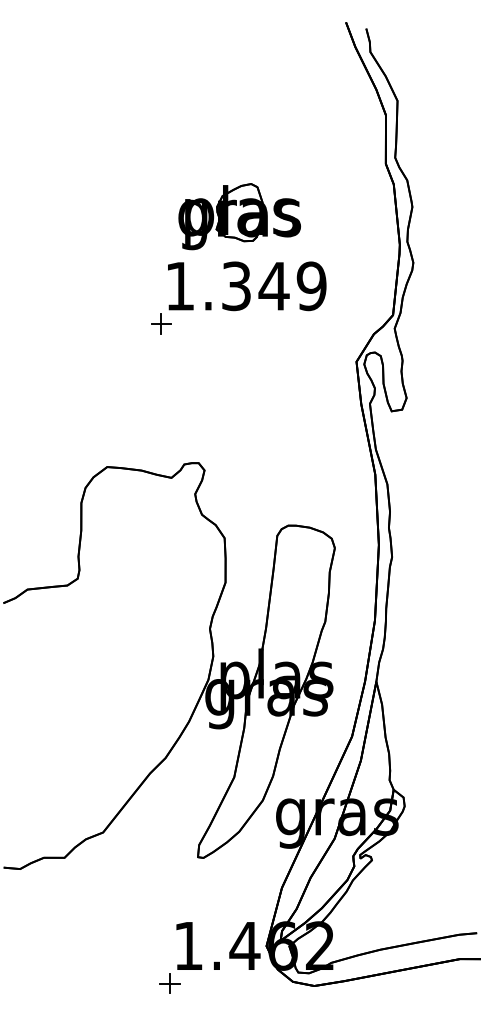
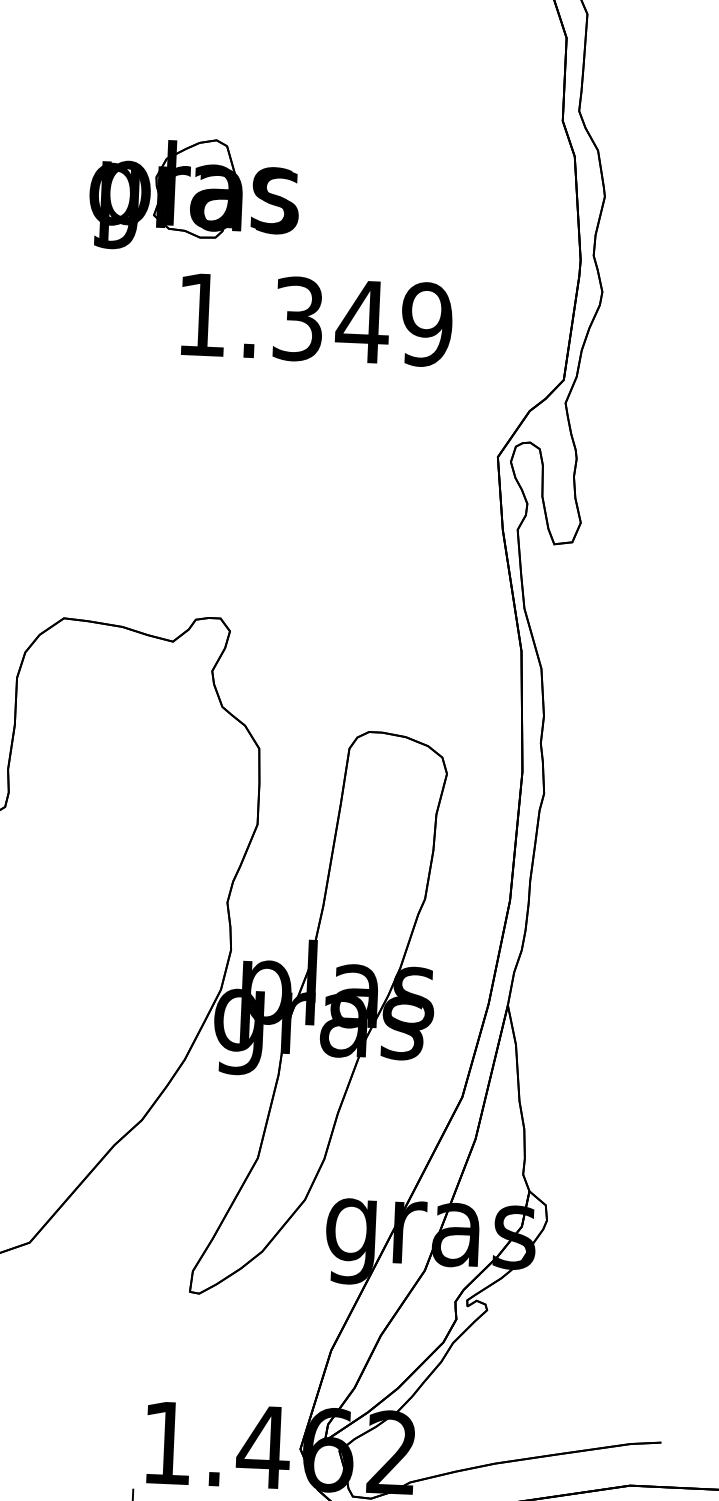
part: (239, 216) -> (194, 194), moved
part: (161, 323) -> (167, 377), removed

